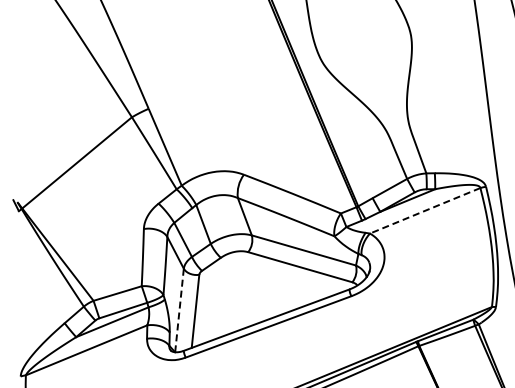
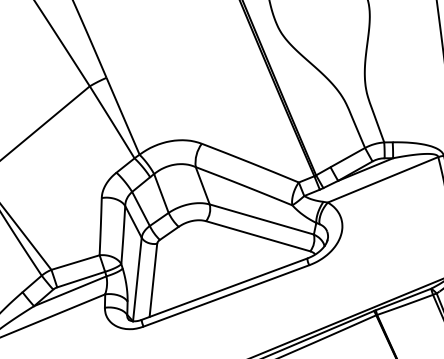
line: (425, 210) -> (383, 179), dashed -> solid
line: (179, 310) -> (137, 279), dashed -> solid

